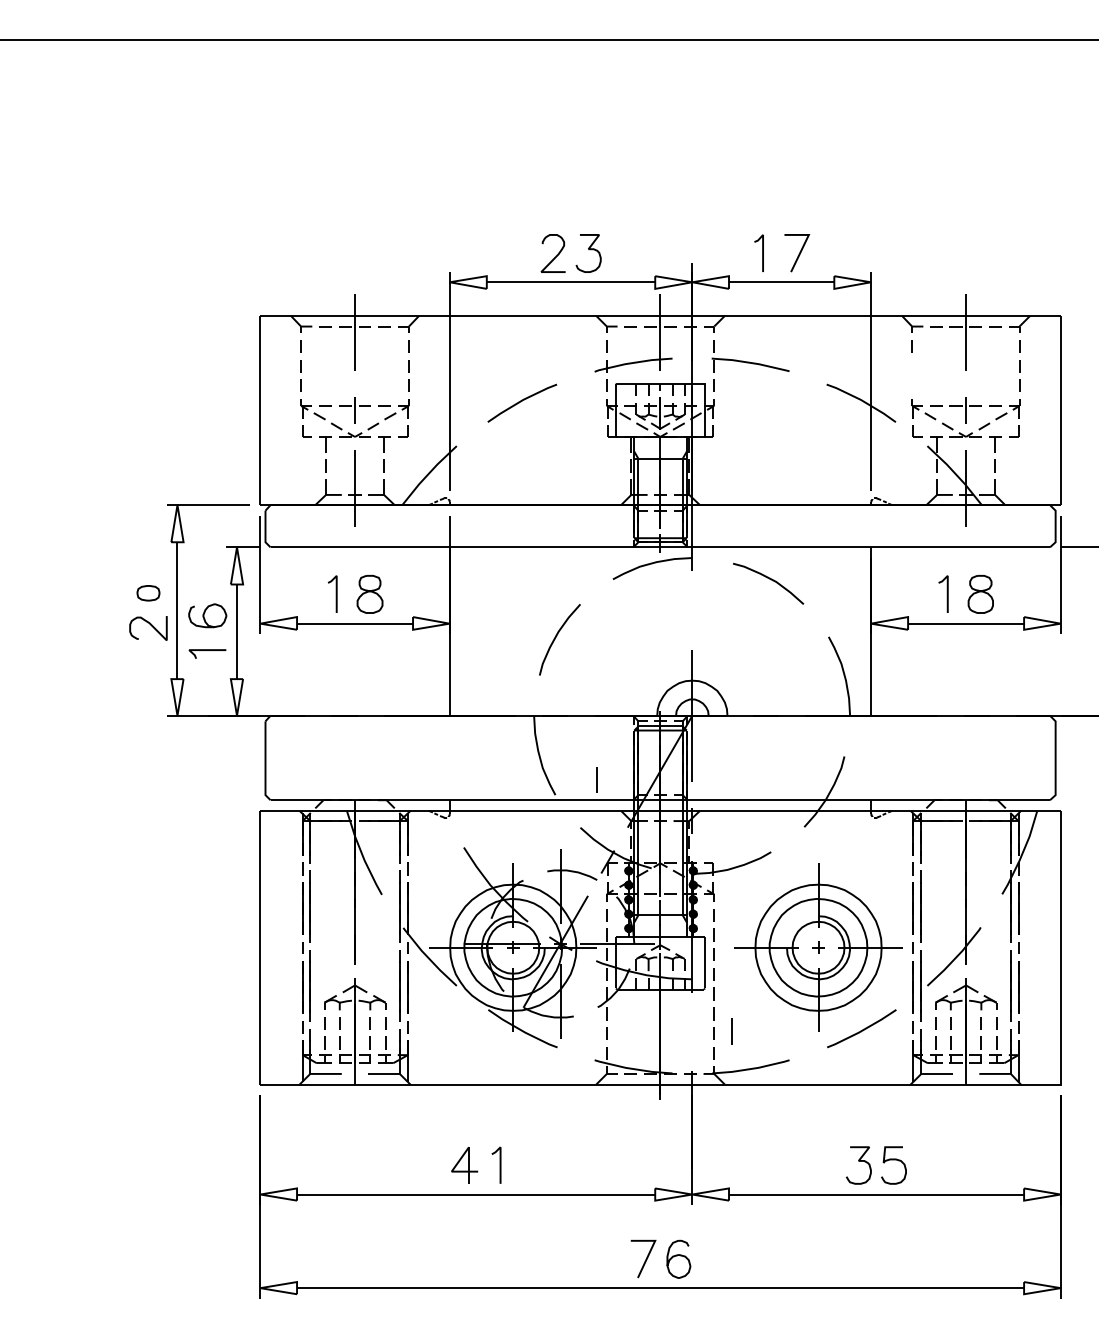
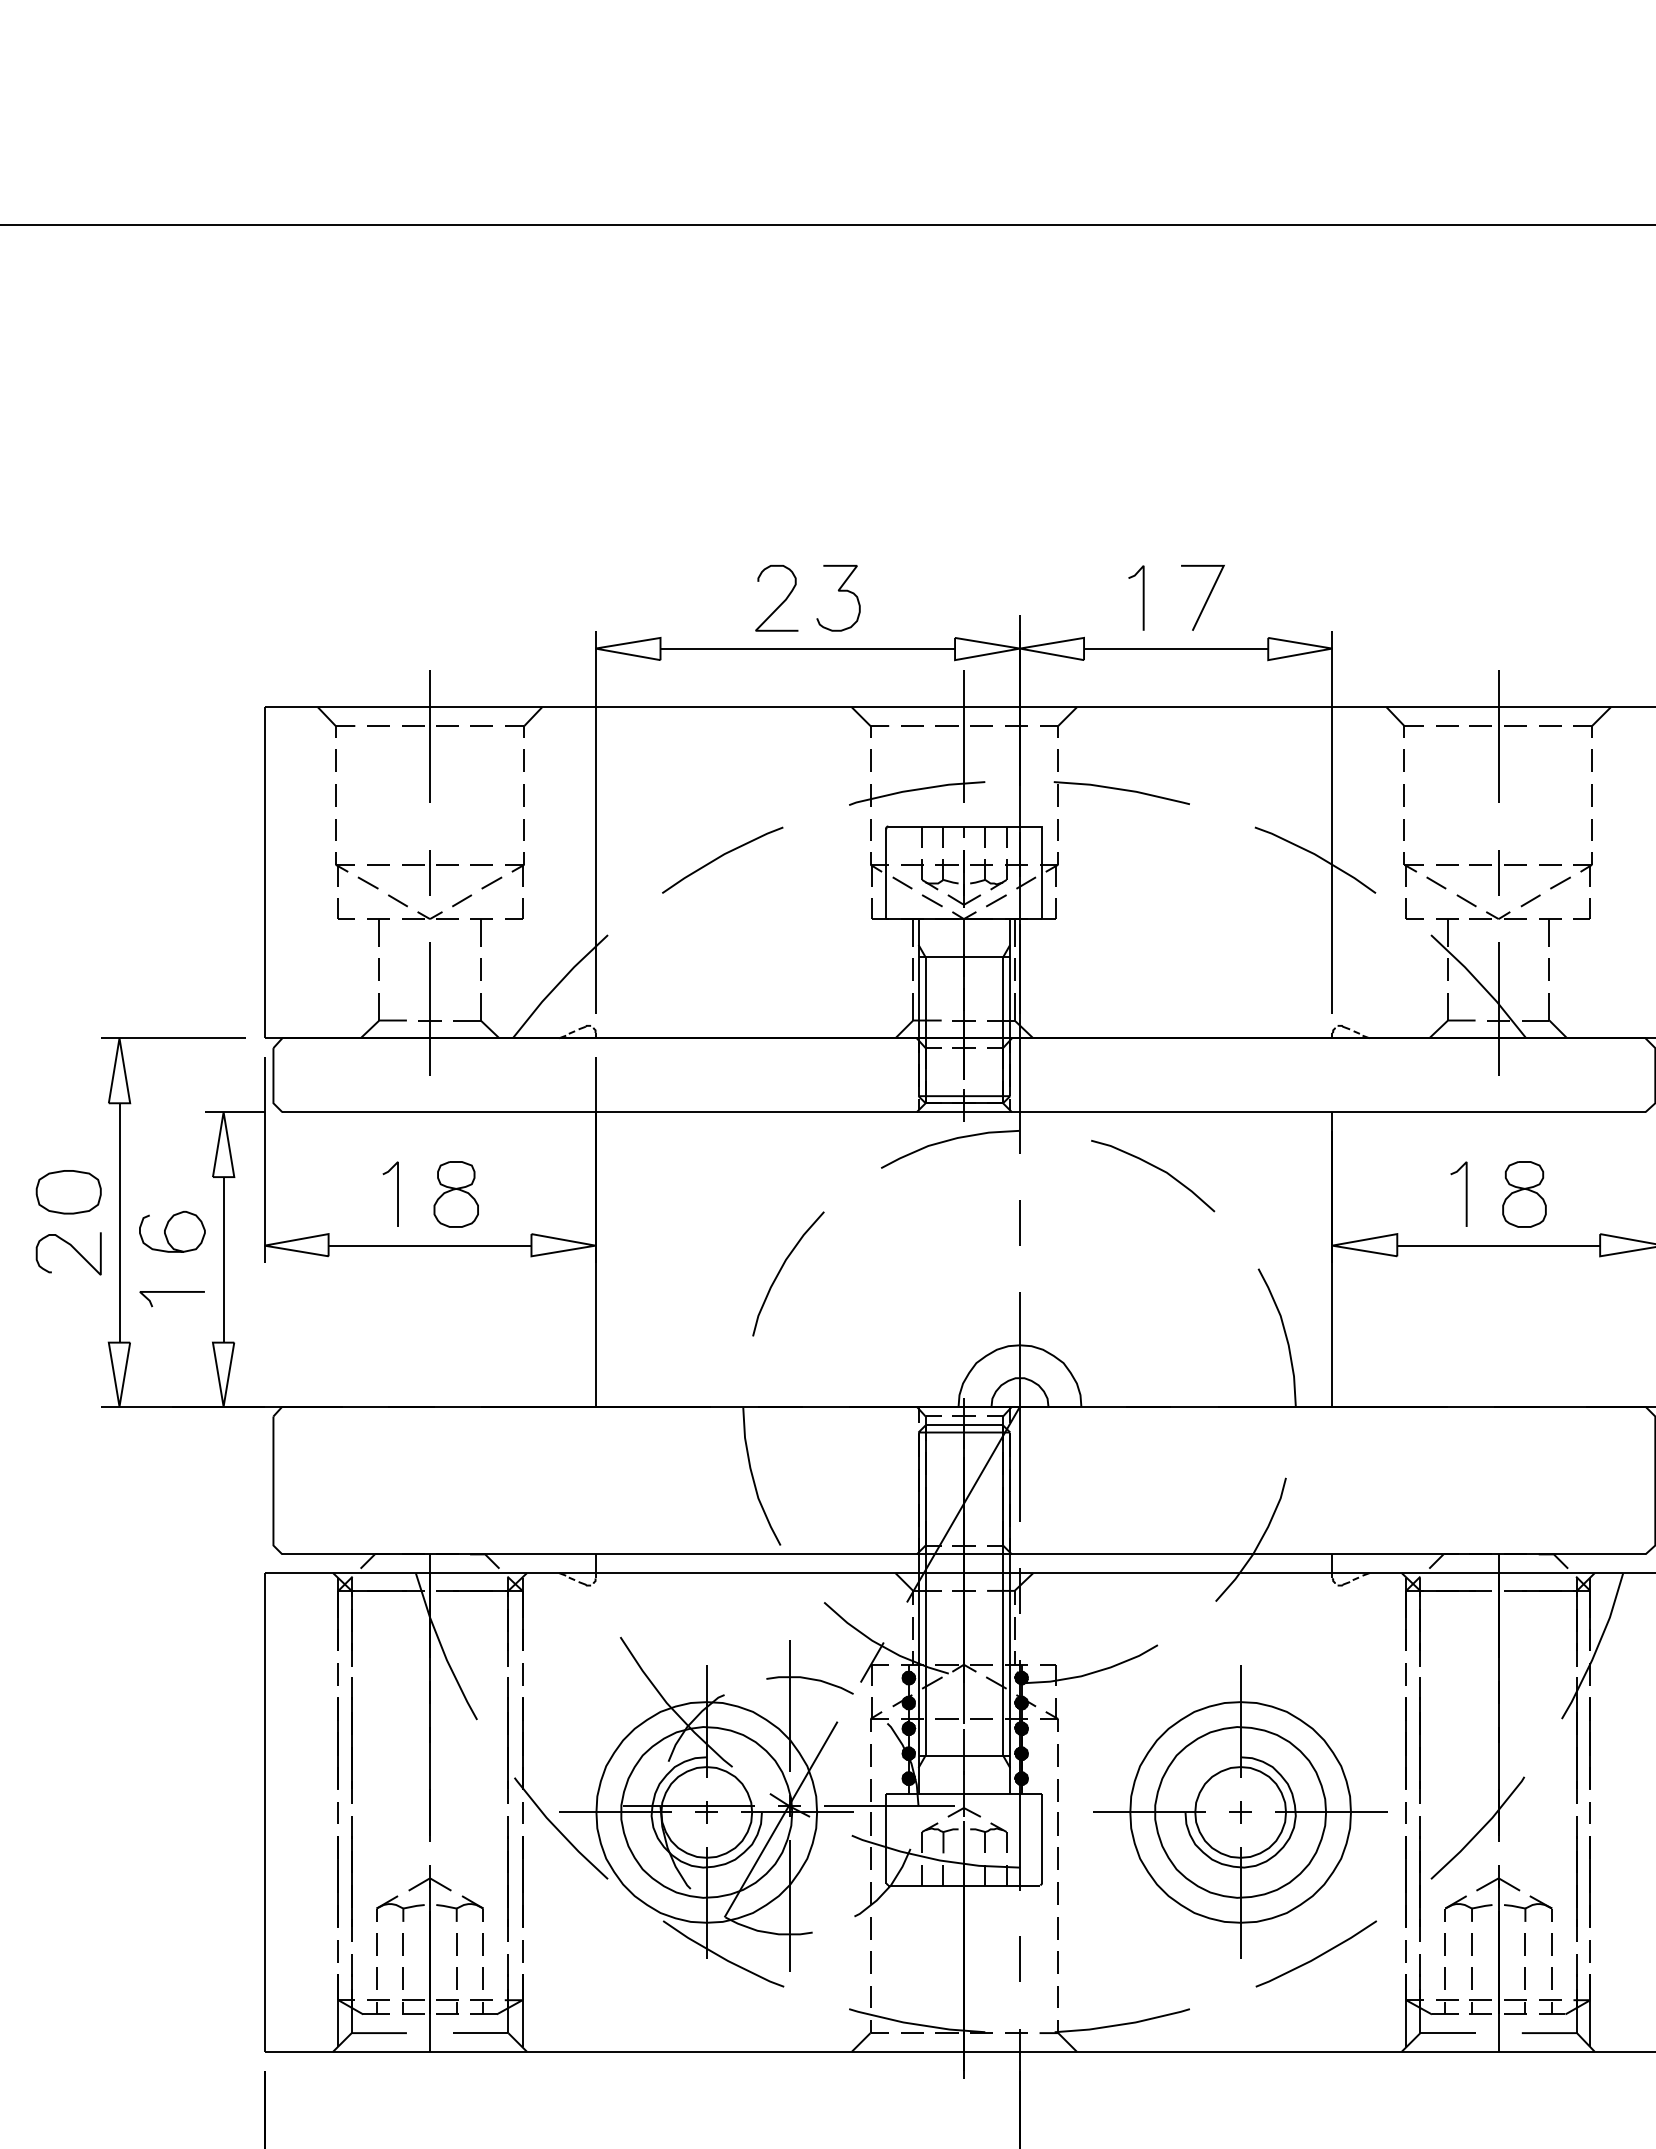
line: (911, 372) -> (1403, 806), added
part: (148, 593) -> (68, 1192), size x1.67
line: (596, 779) -> (1018, 1222), moved
line: (731, 1031) -> (1018, 1958), moved

